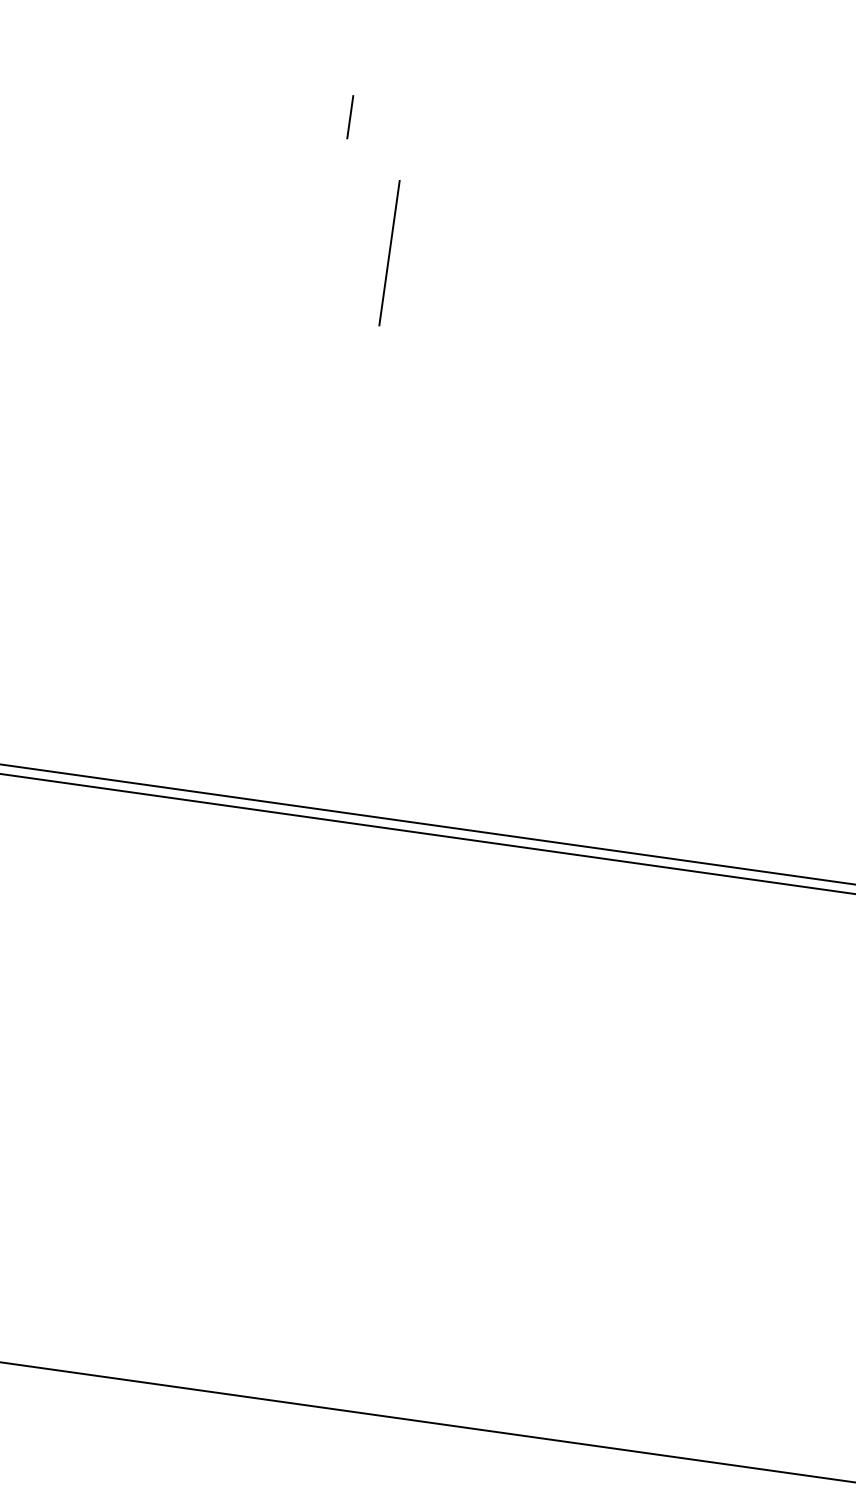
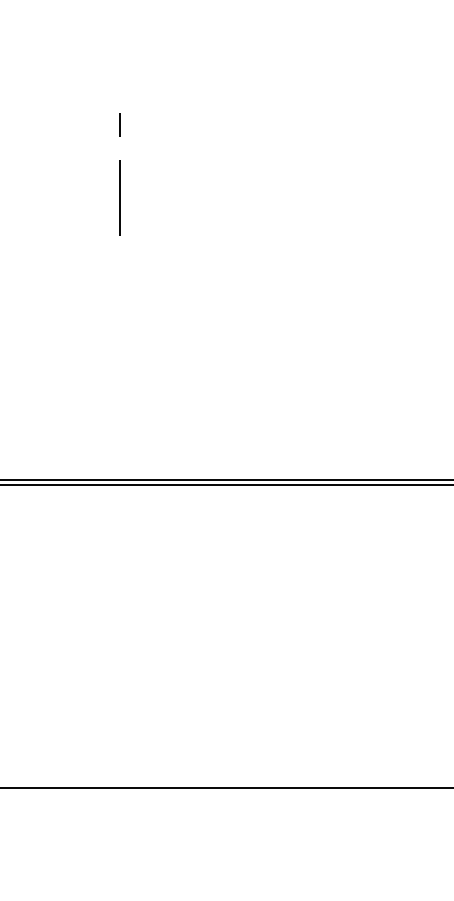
line: (349, 116) -> (119, 124), moved
line: (388, 251) -> (119, 197), moved

